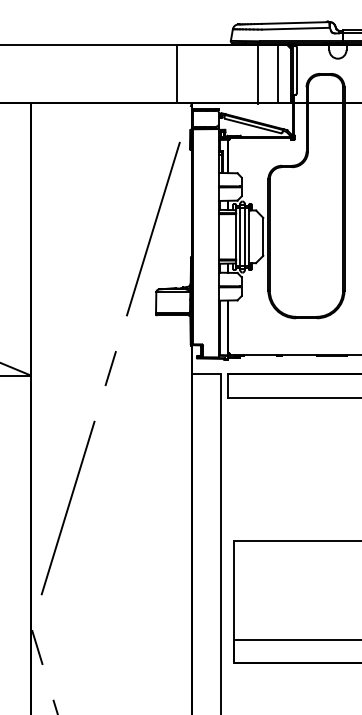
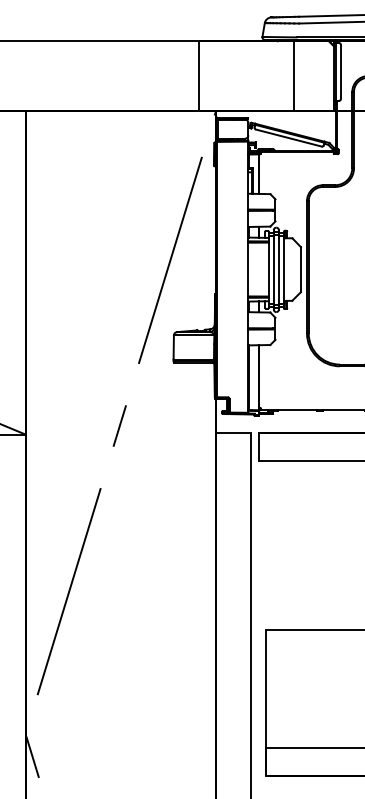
line: (277, 73) -> (317, 75), removed

